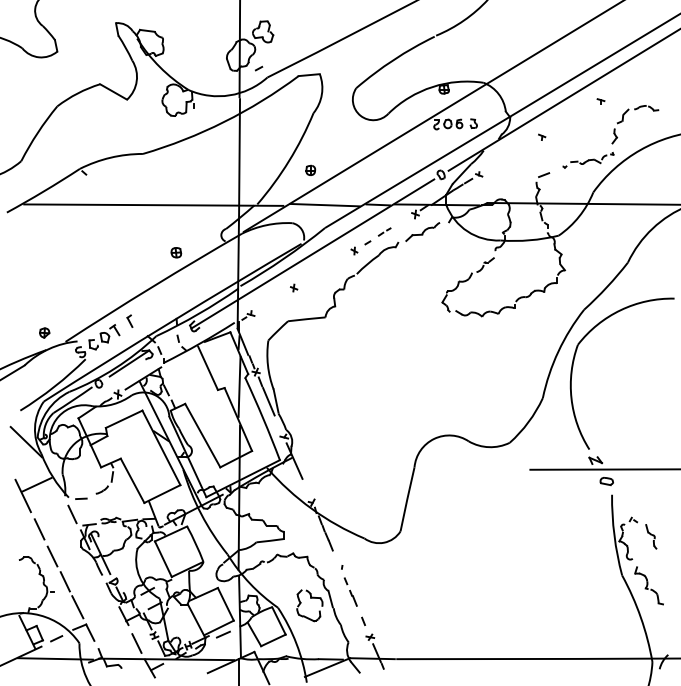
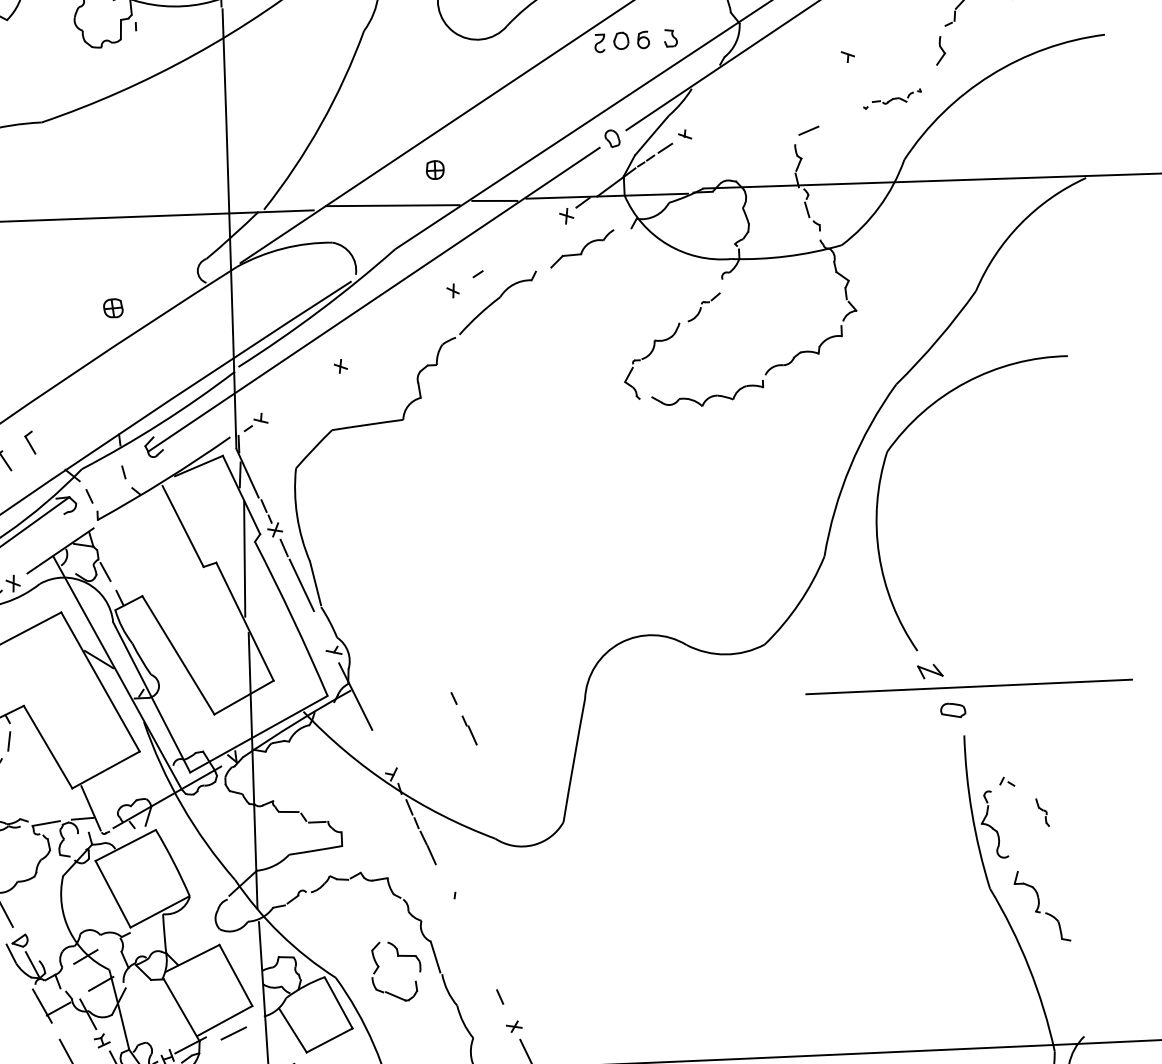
part: (542, 136) -> (848, 55), moved
part: (588, 160) -> (892, 99), size x0.6
part: (310, 169) -> (434, 168), moved
line: (383, 231) -> (507, 251), removed
part: (651, 536) -> (1042, 811), size x0.6
part: (350, 591) -> (463, 717), moved

